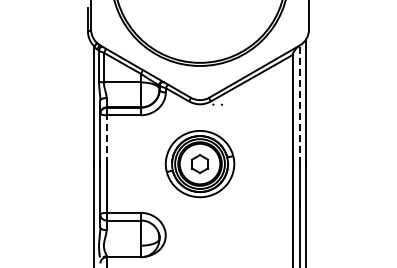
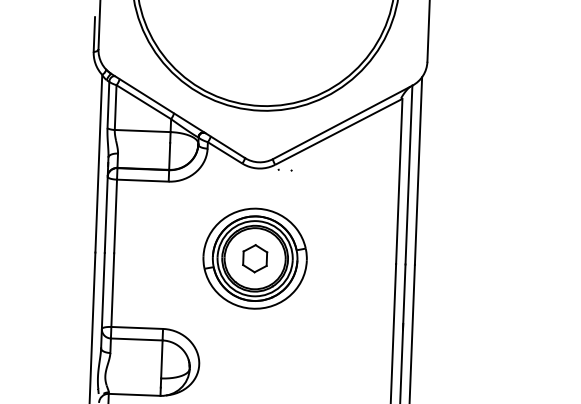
line: (299, 104) -> (408, 174), dashed -> solid
line: (106, 139) -> (115, 216), dashed -> solid

